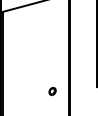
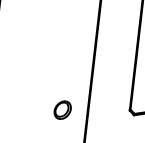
part: (52, 91) -> (62, 110), size x1.67

